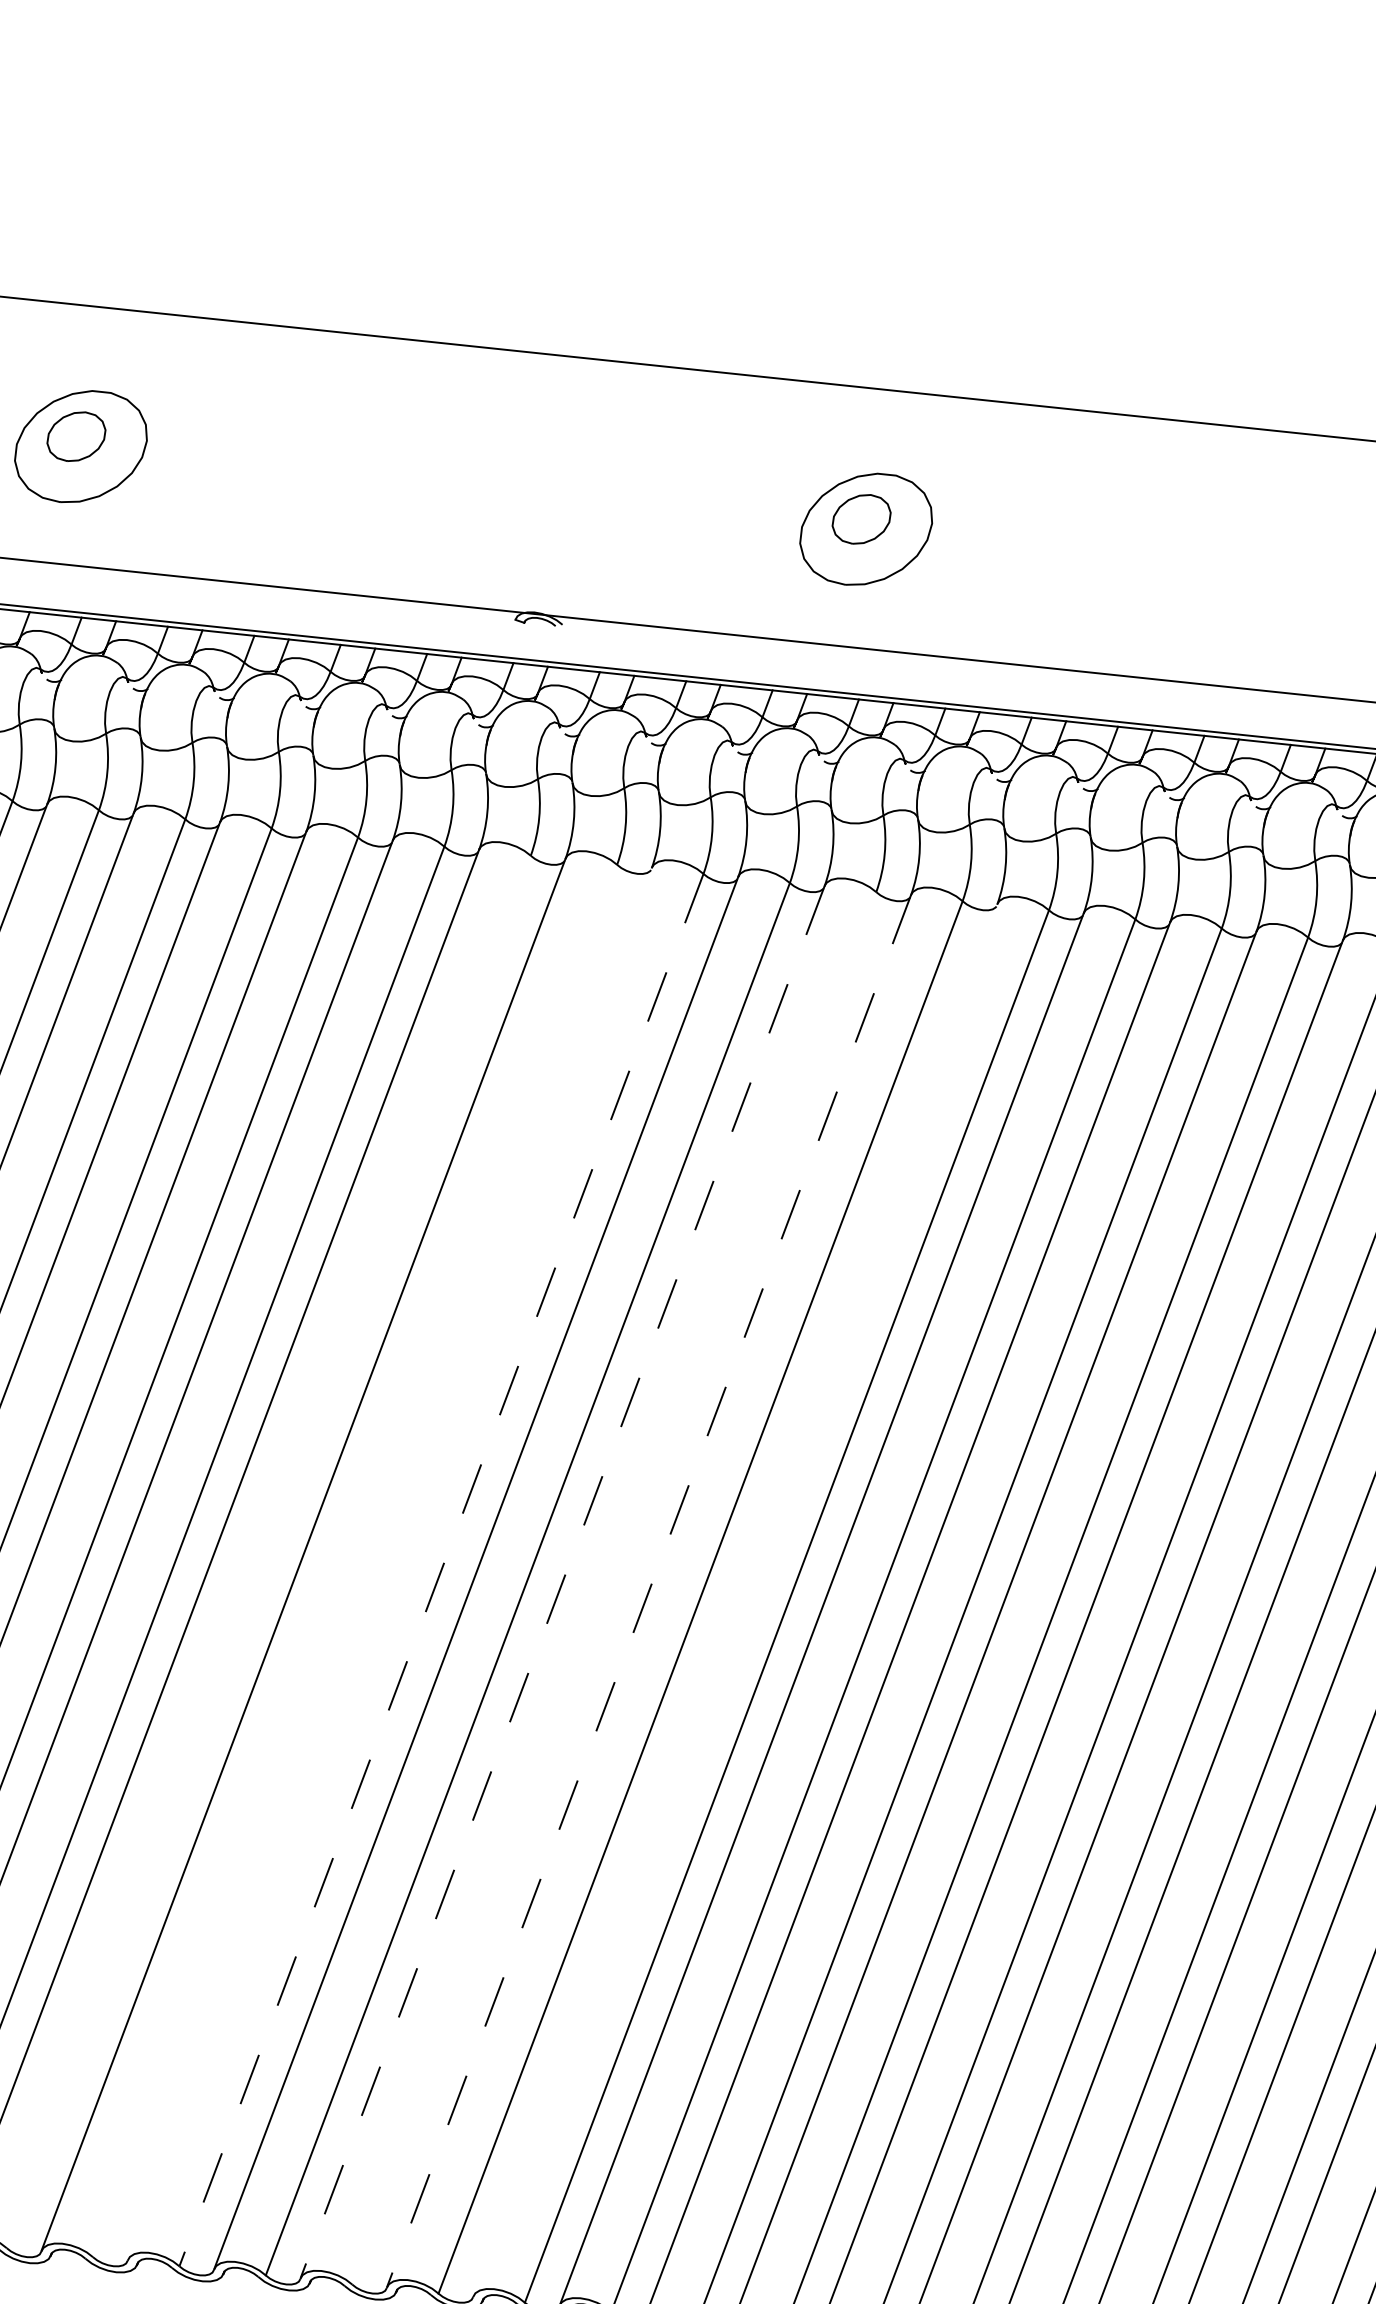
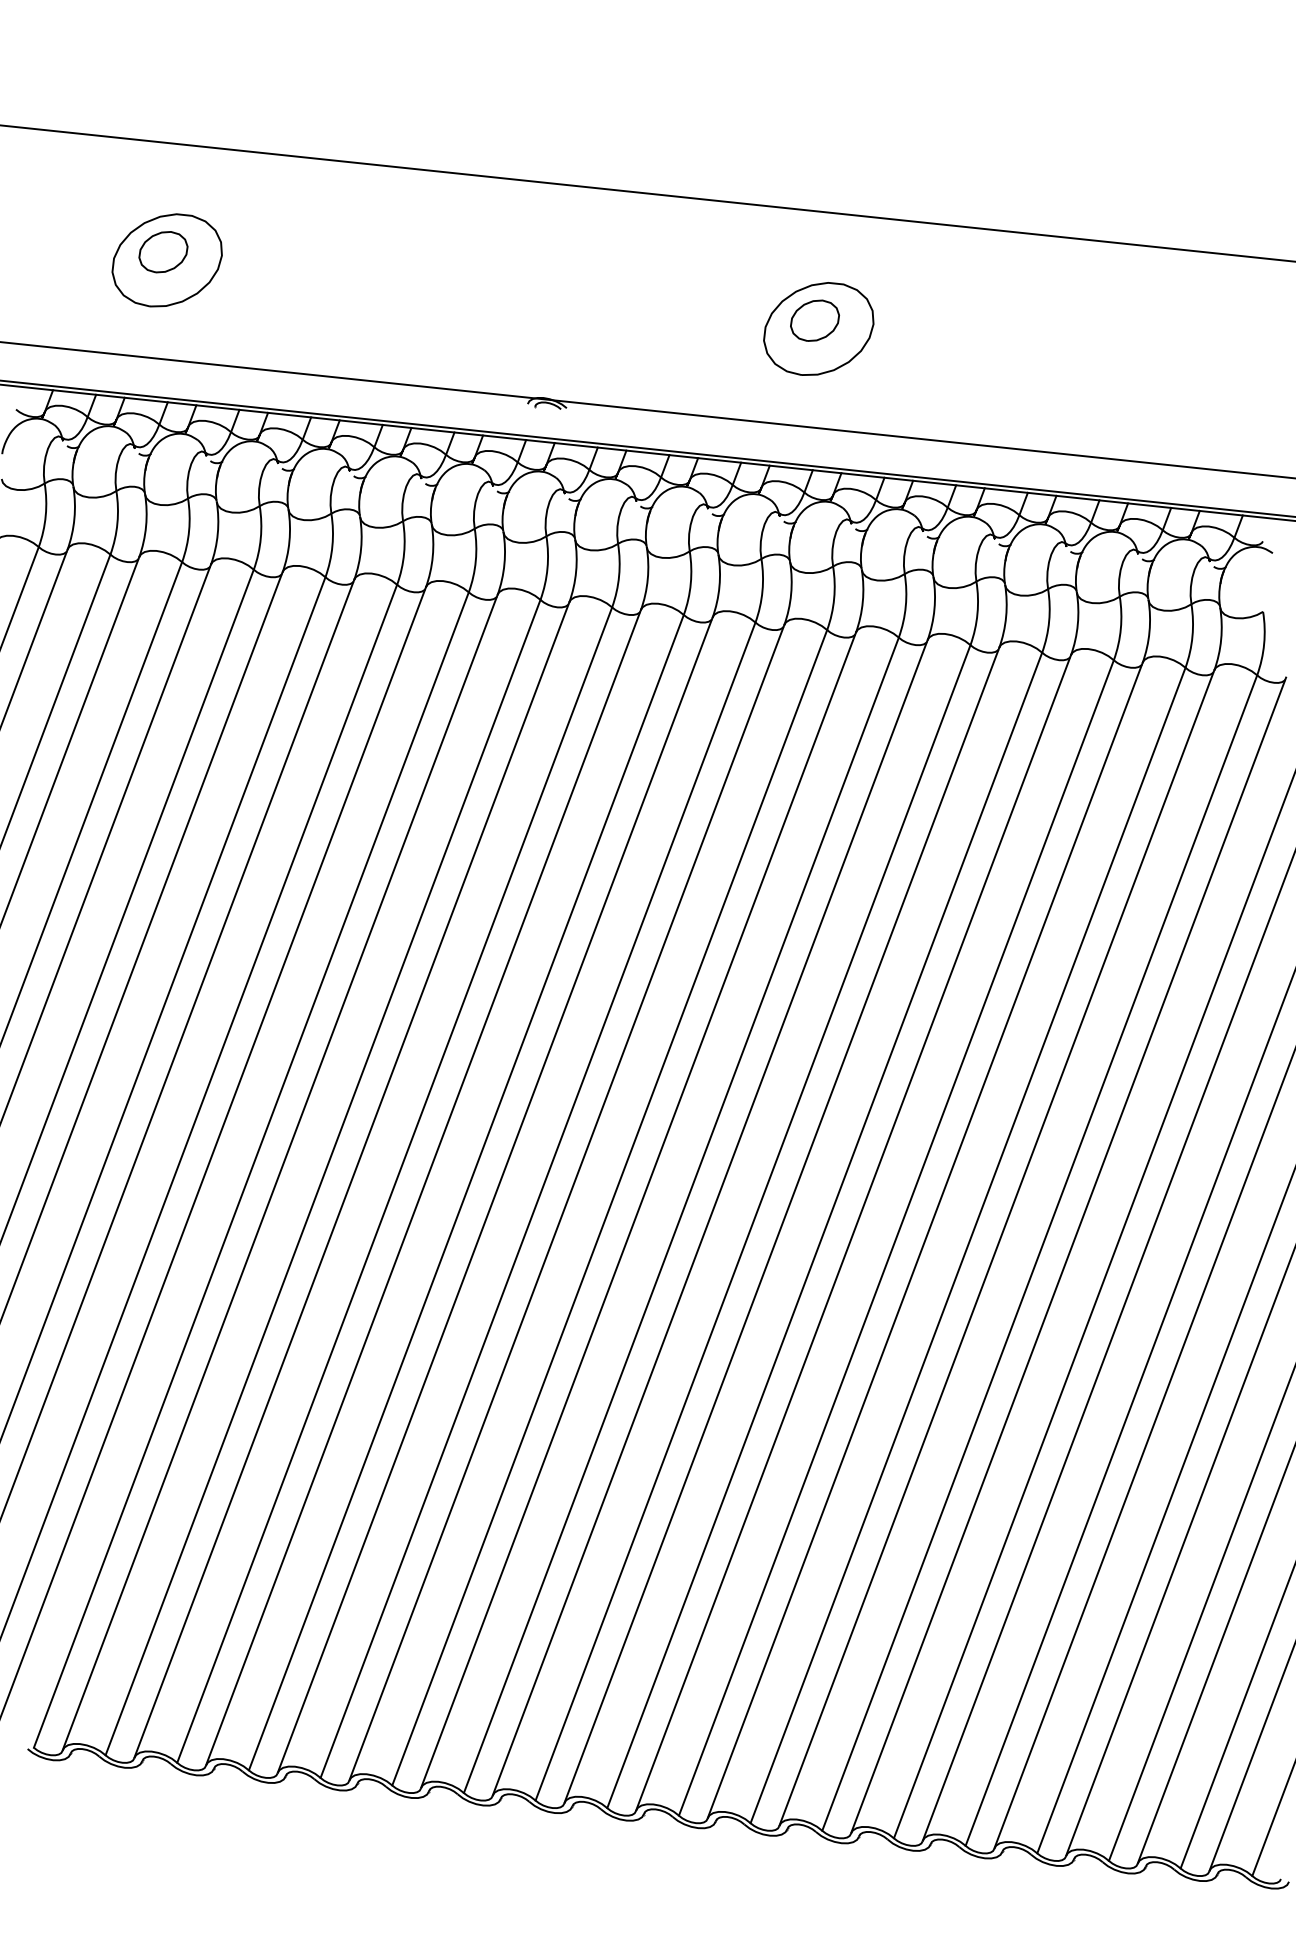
line: (268, 1551) -> (322, 1177), added
line: (354, 1560) -> (394, 1184), added
line: (389, 1563) -> (423, 1187), added
line: (441, 1571) -> (466, 1193), dashed -> solid
line: (562, 1581) -> (566, 1202), dashed -> solid
line: (613, 1587) -> (609, 1207), added
line: (648, 1591) -> (638, 1210), dashed -> solid
line: (734, 1600) -> (709, 1217), added

